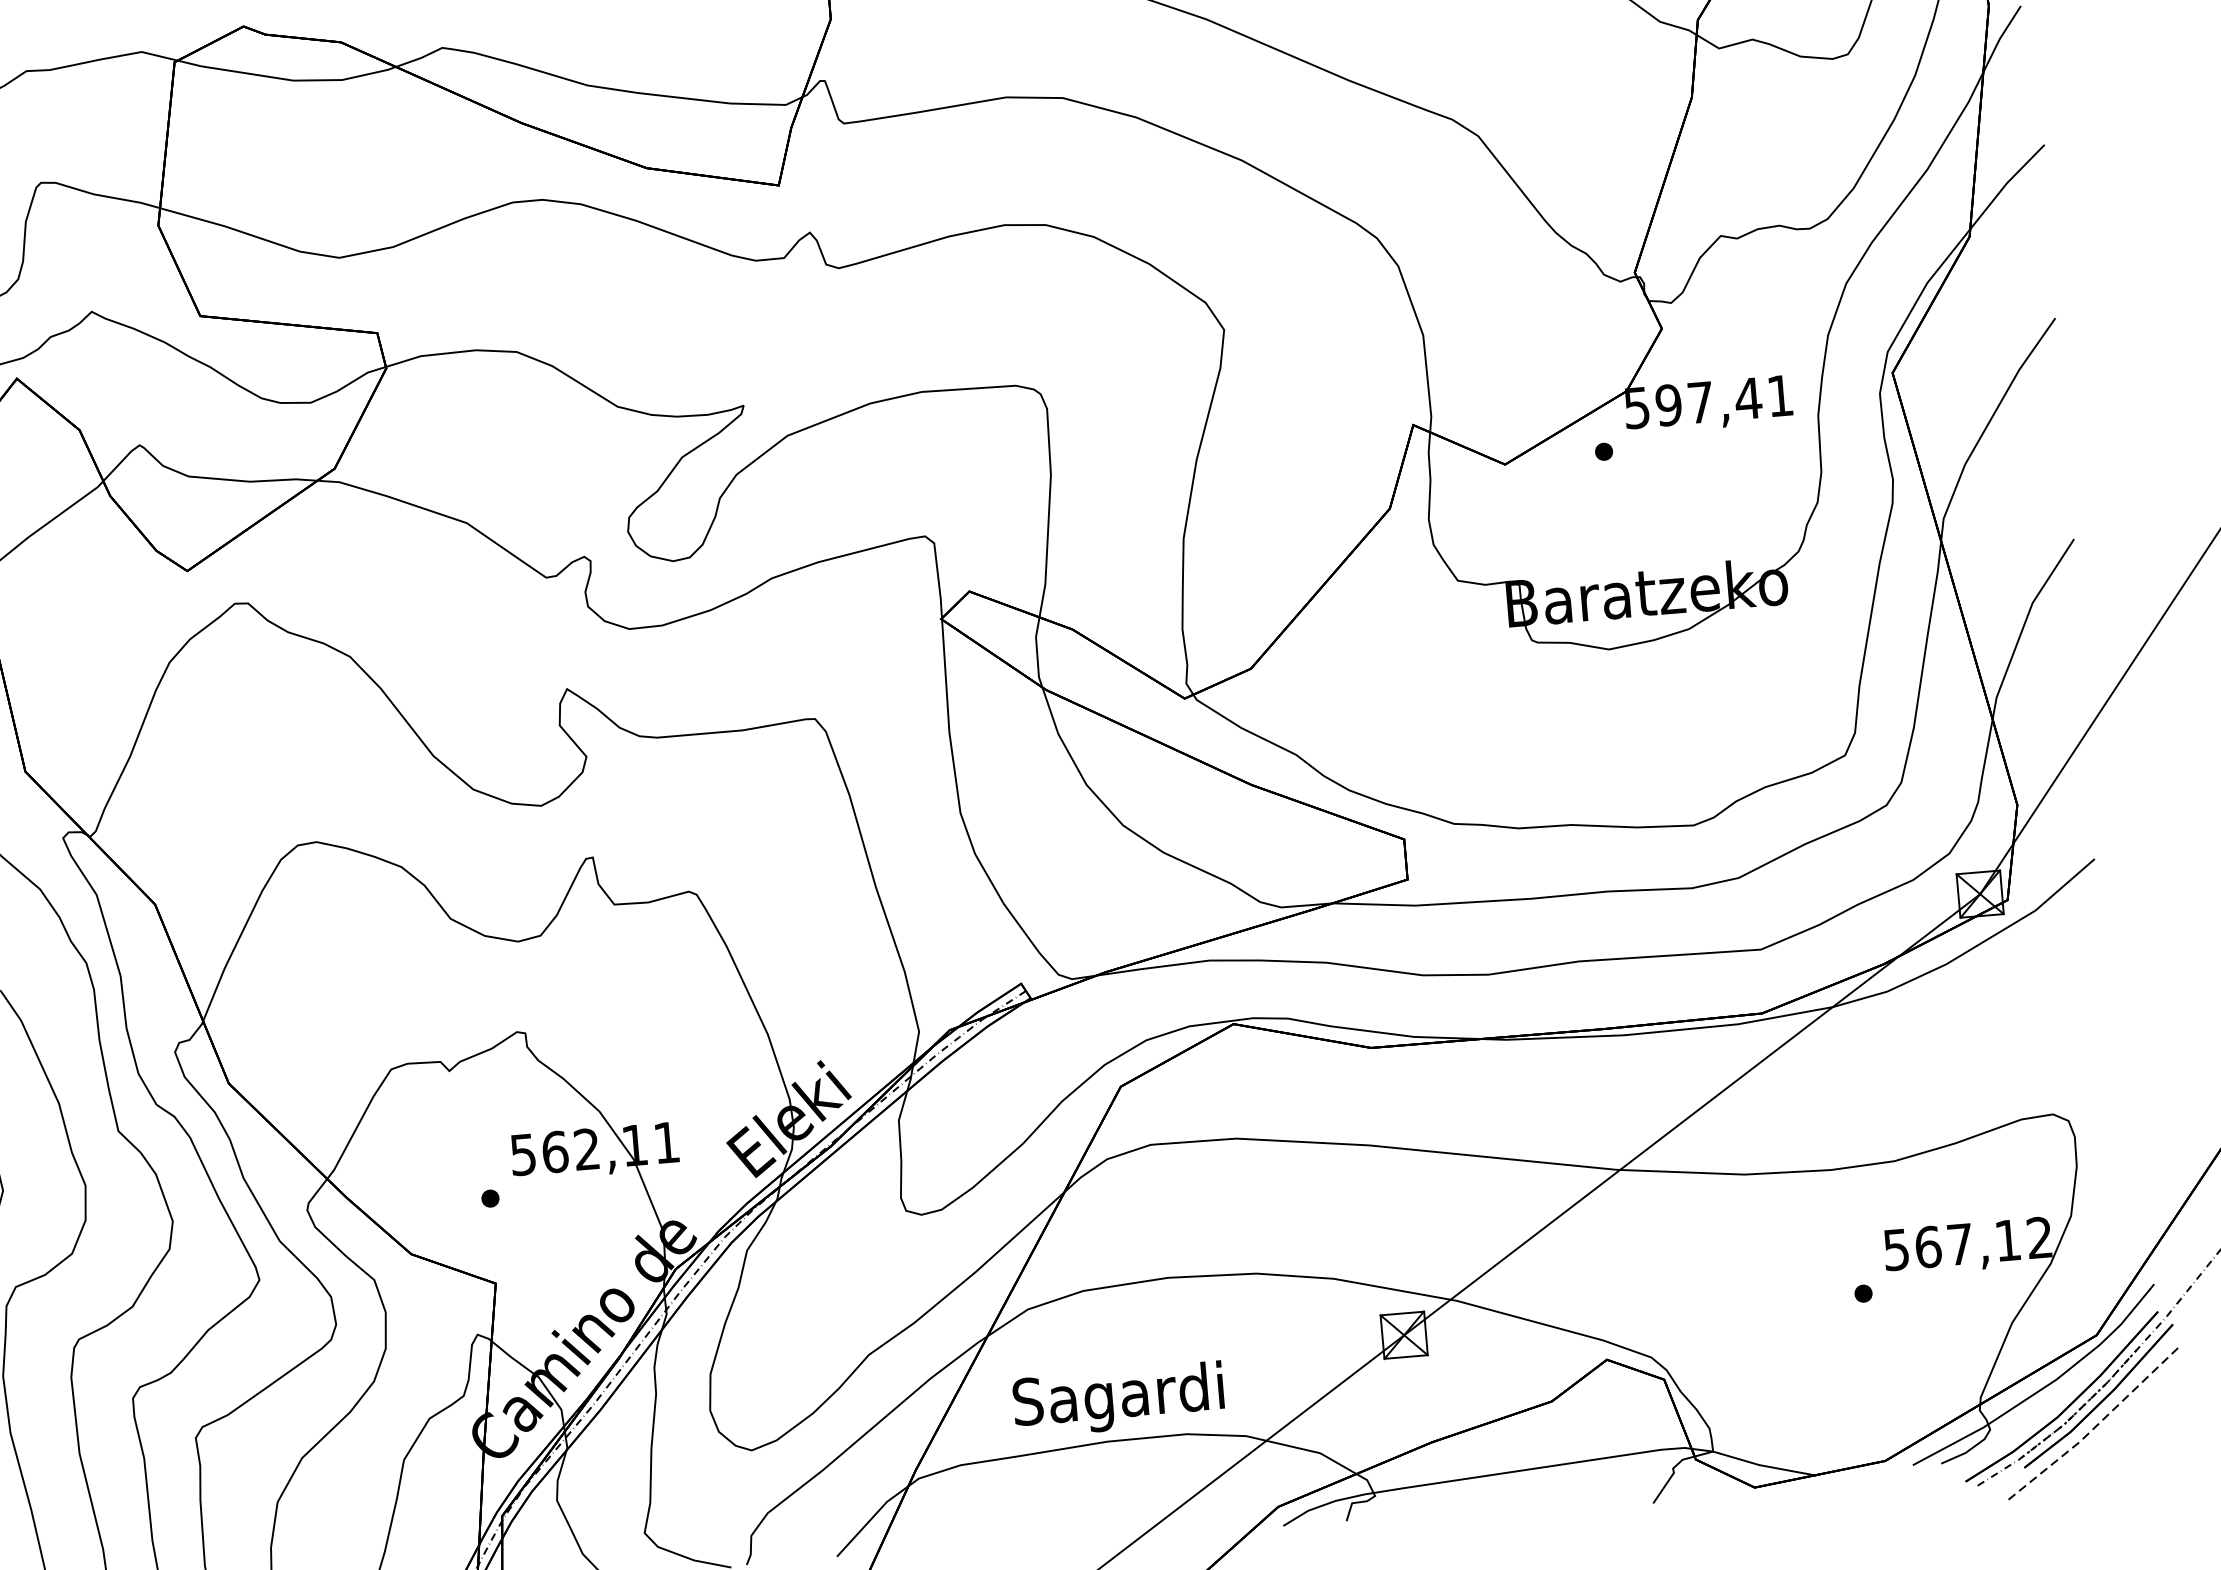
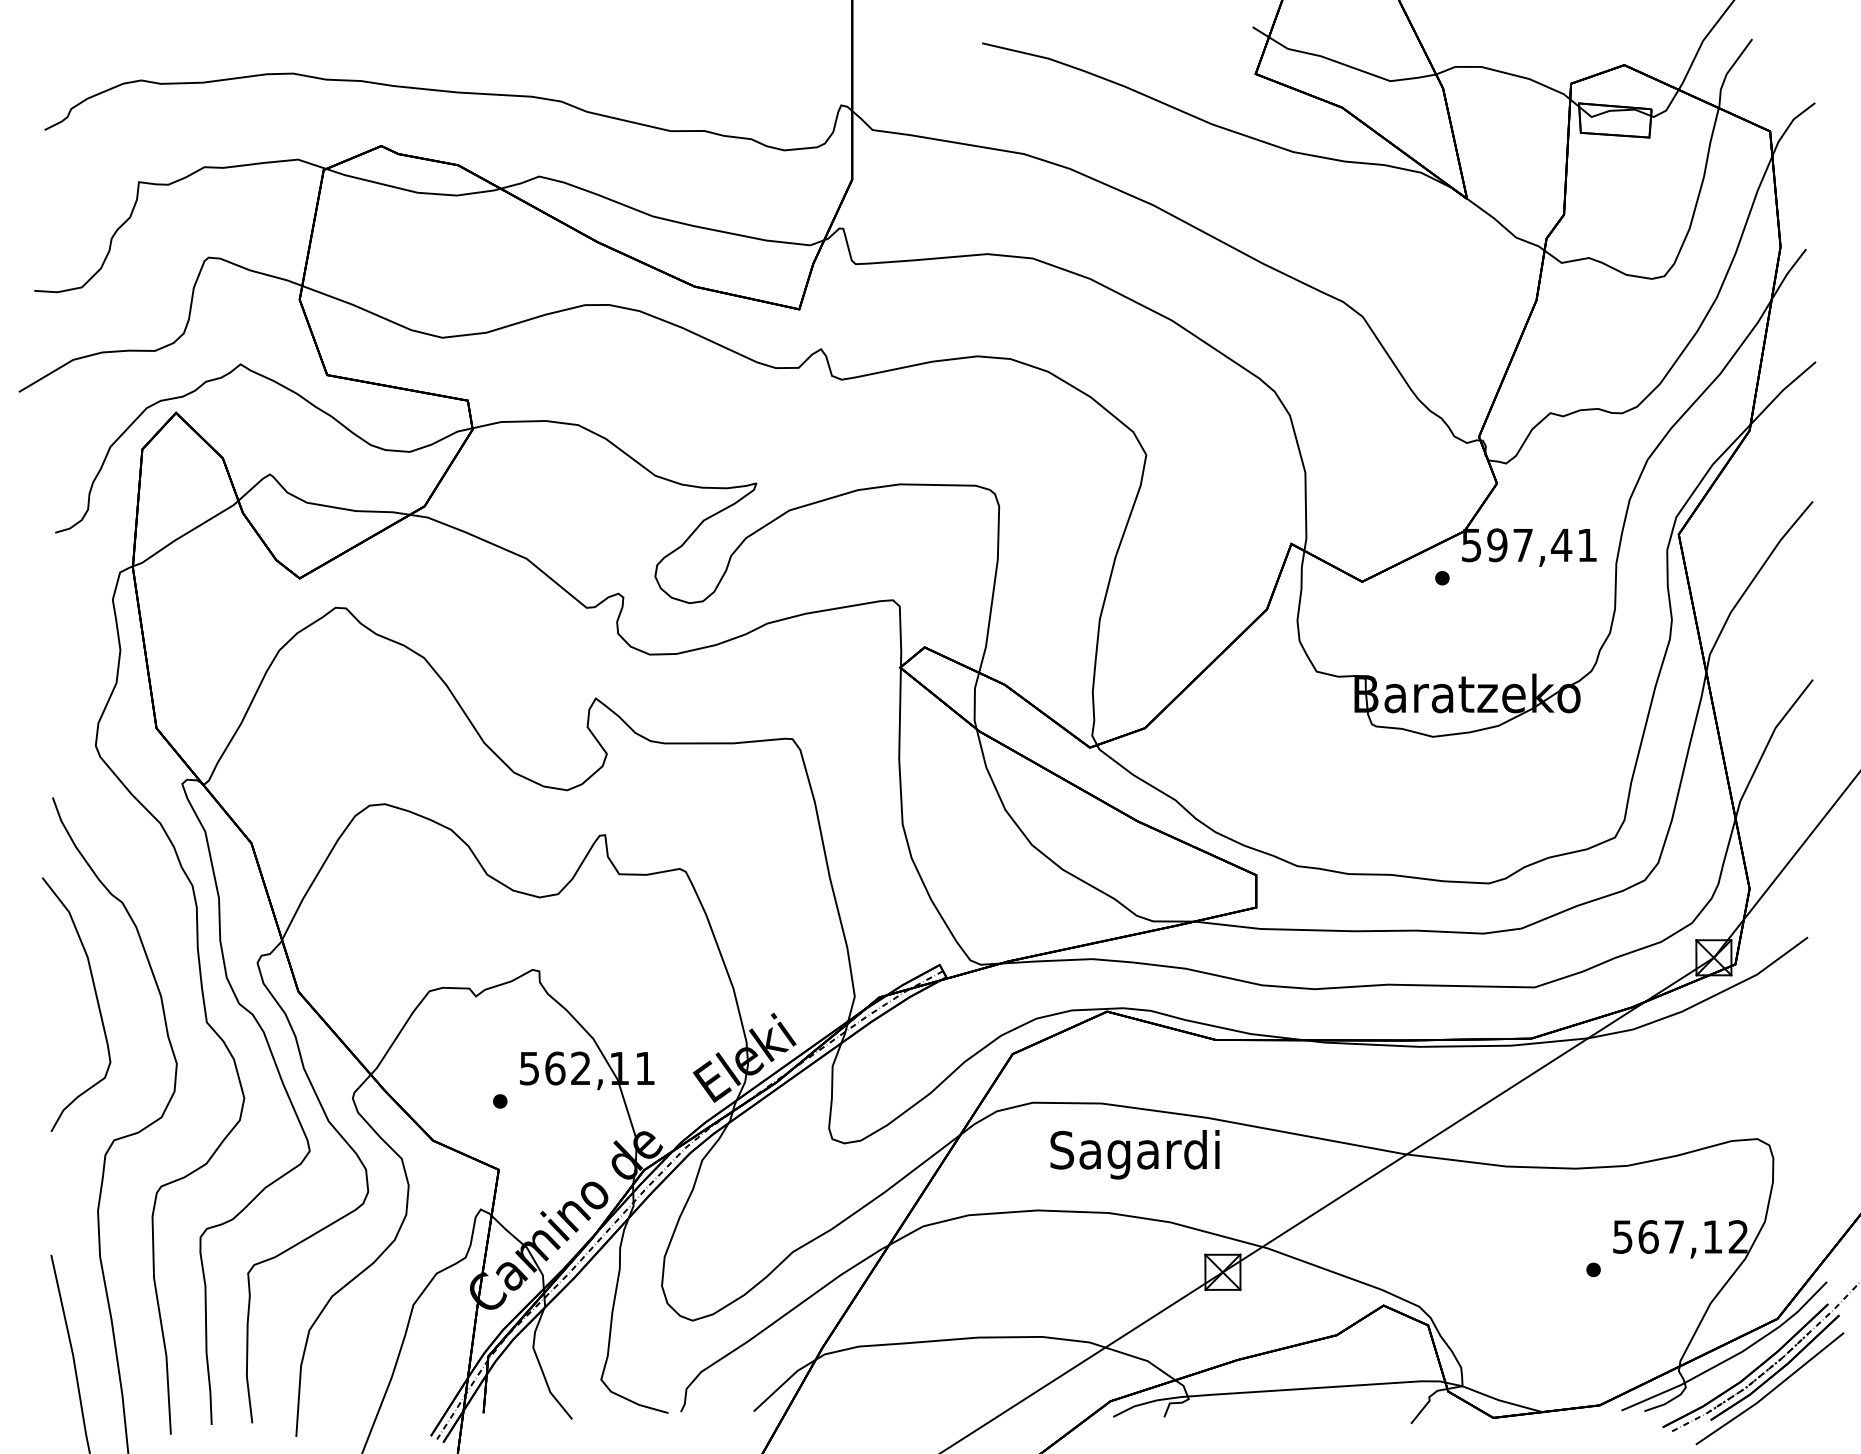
text: (1118, 1399) -> (1134, 1154), moved
line: (2096, 1425) -> (1771, 1391), dashed -> solid

